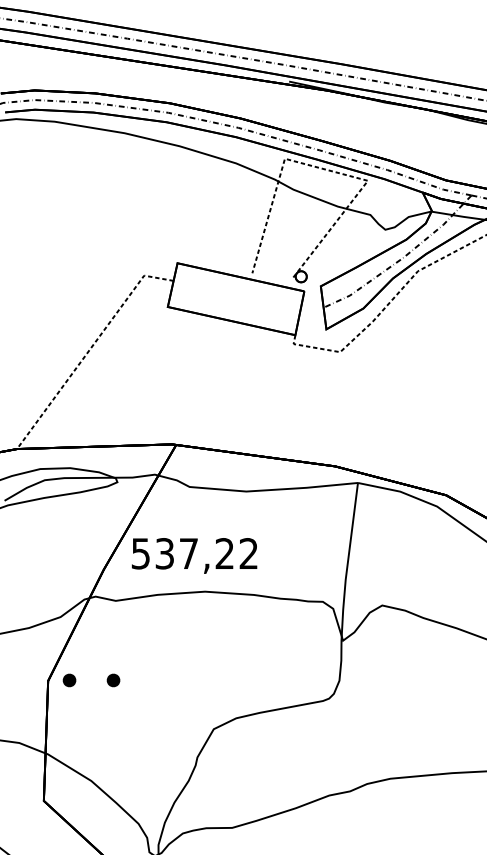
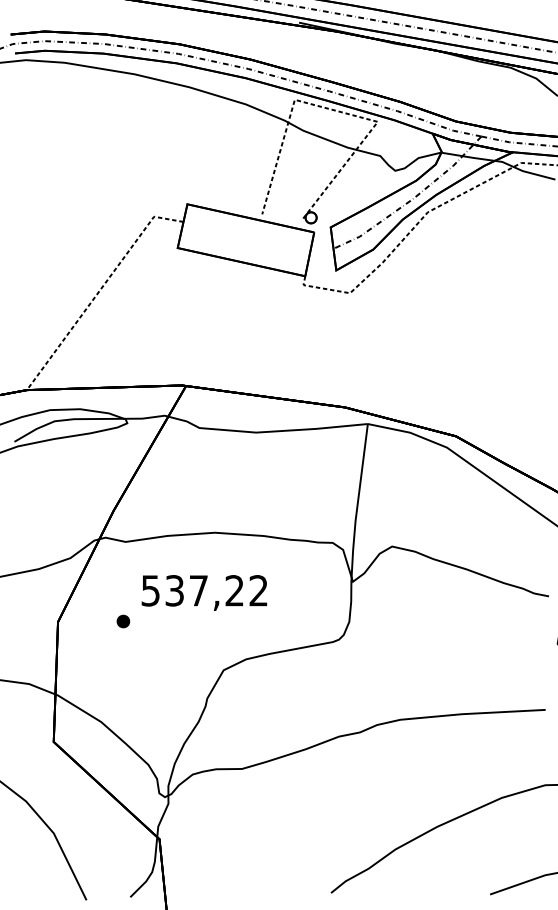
text: (194, 555) -> (204, 592), moved
part: (69, 680) -> (79, 621), removed

